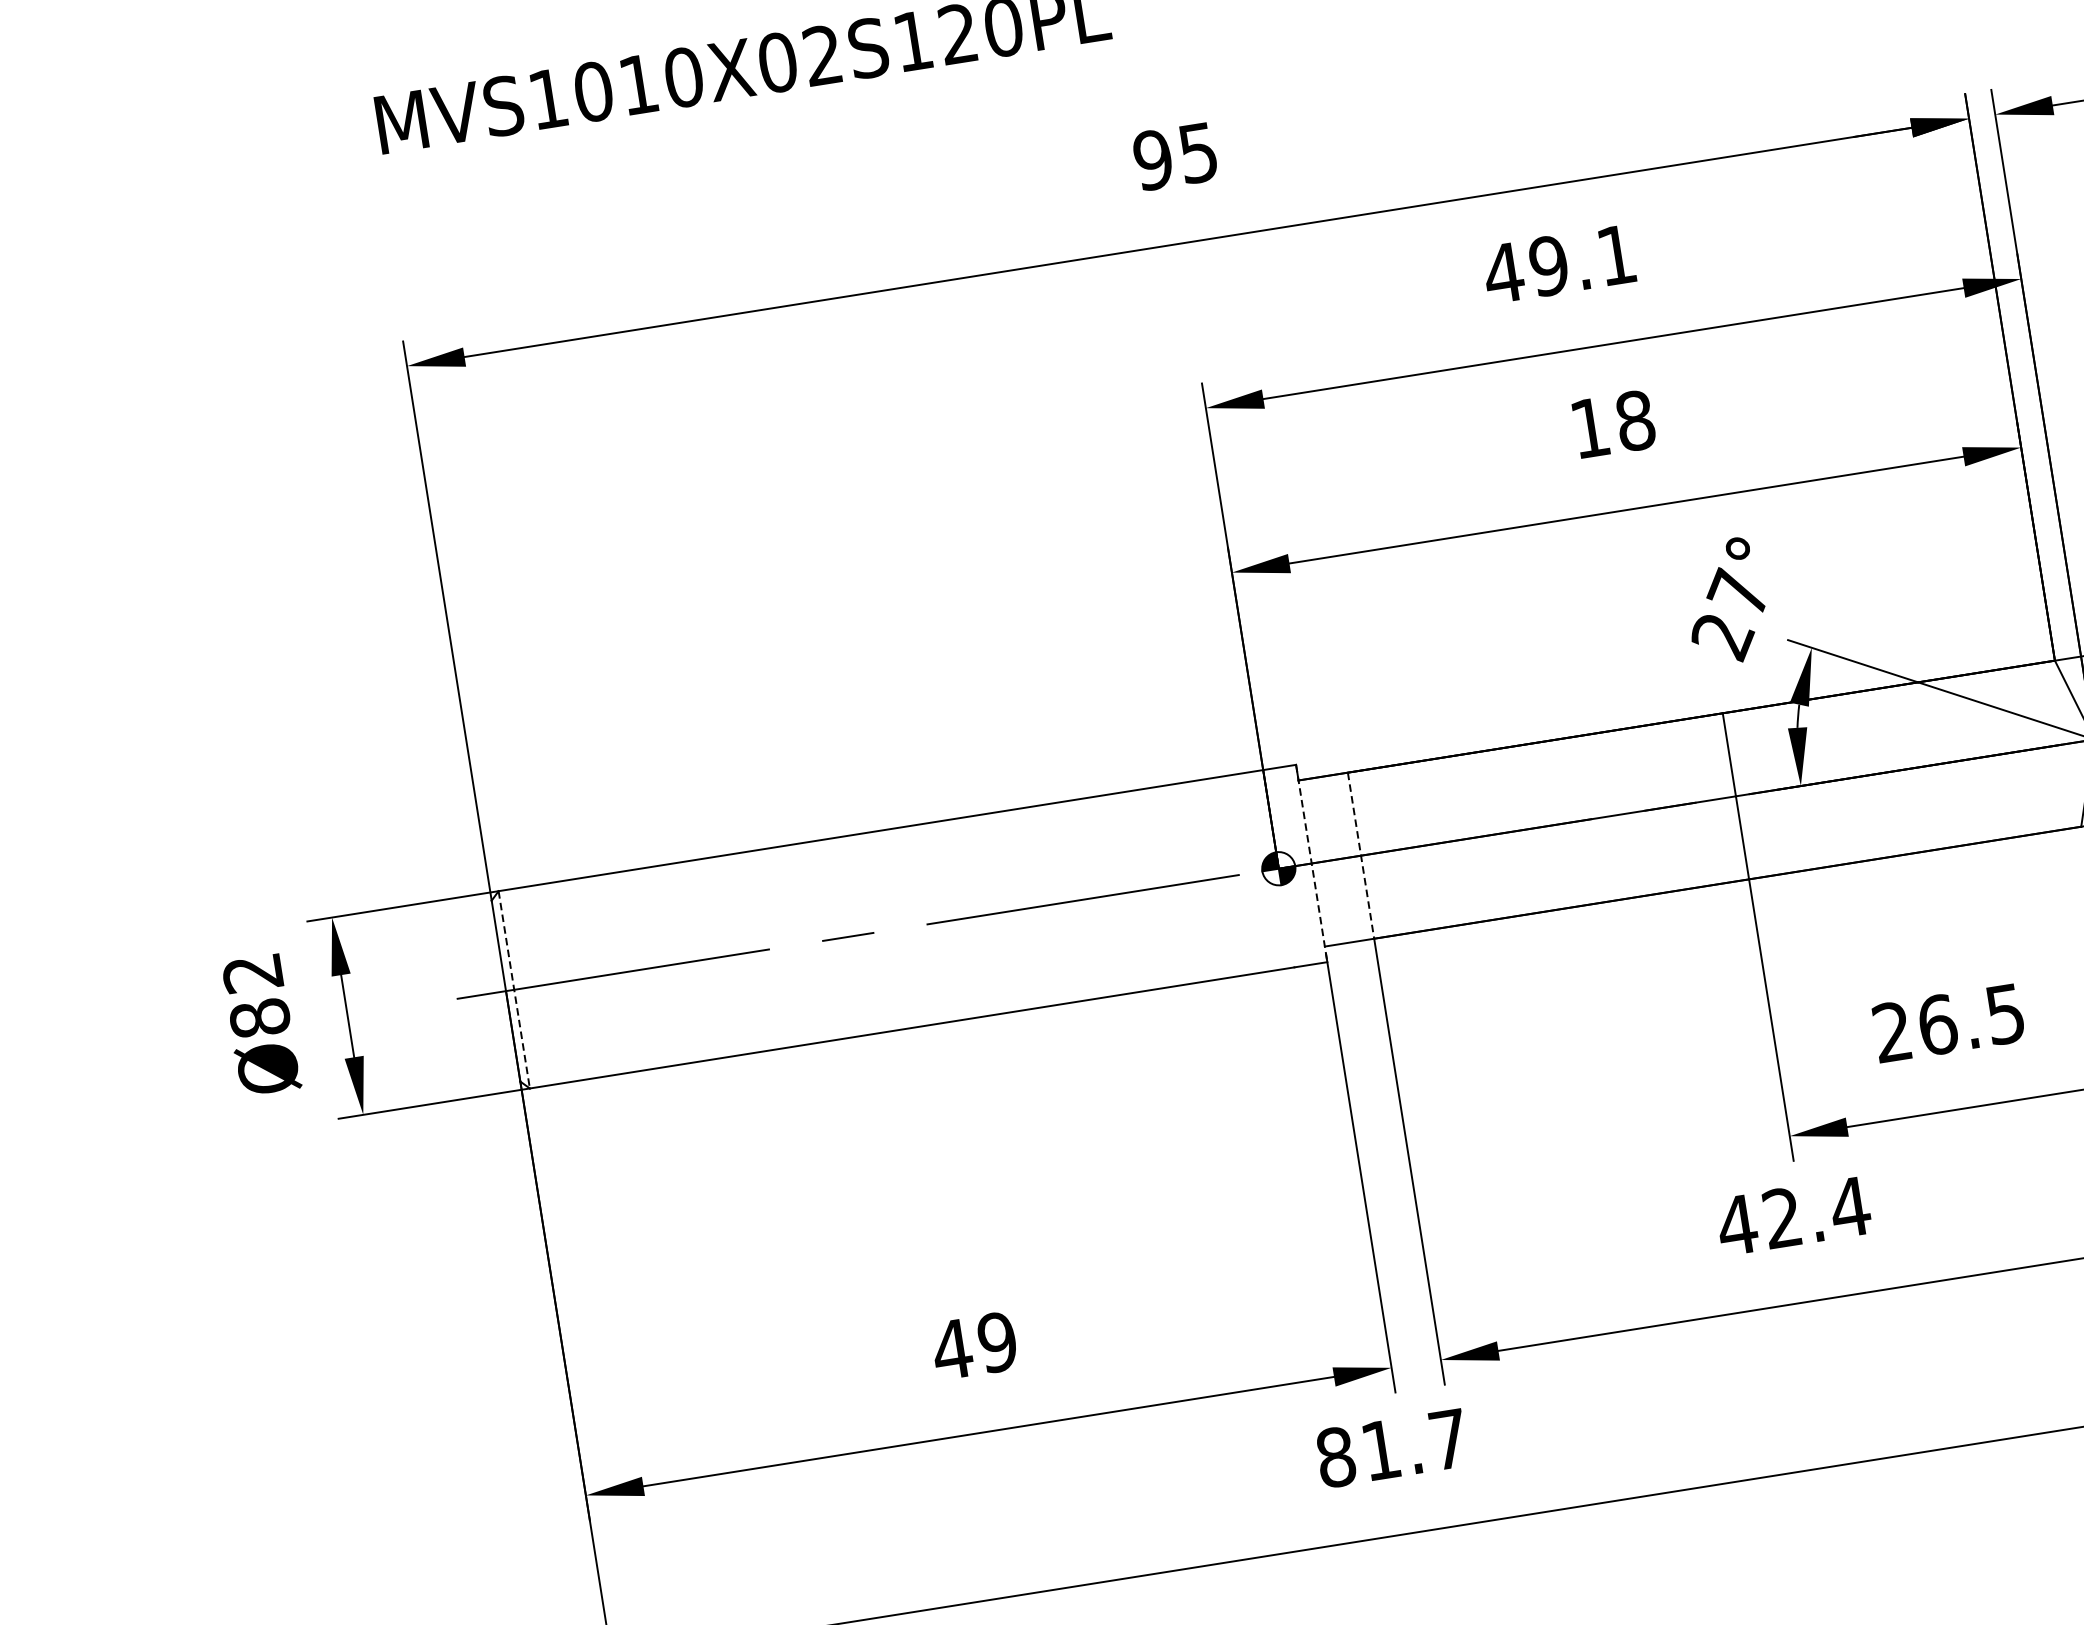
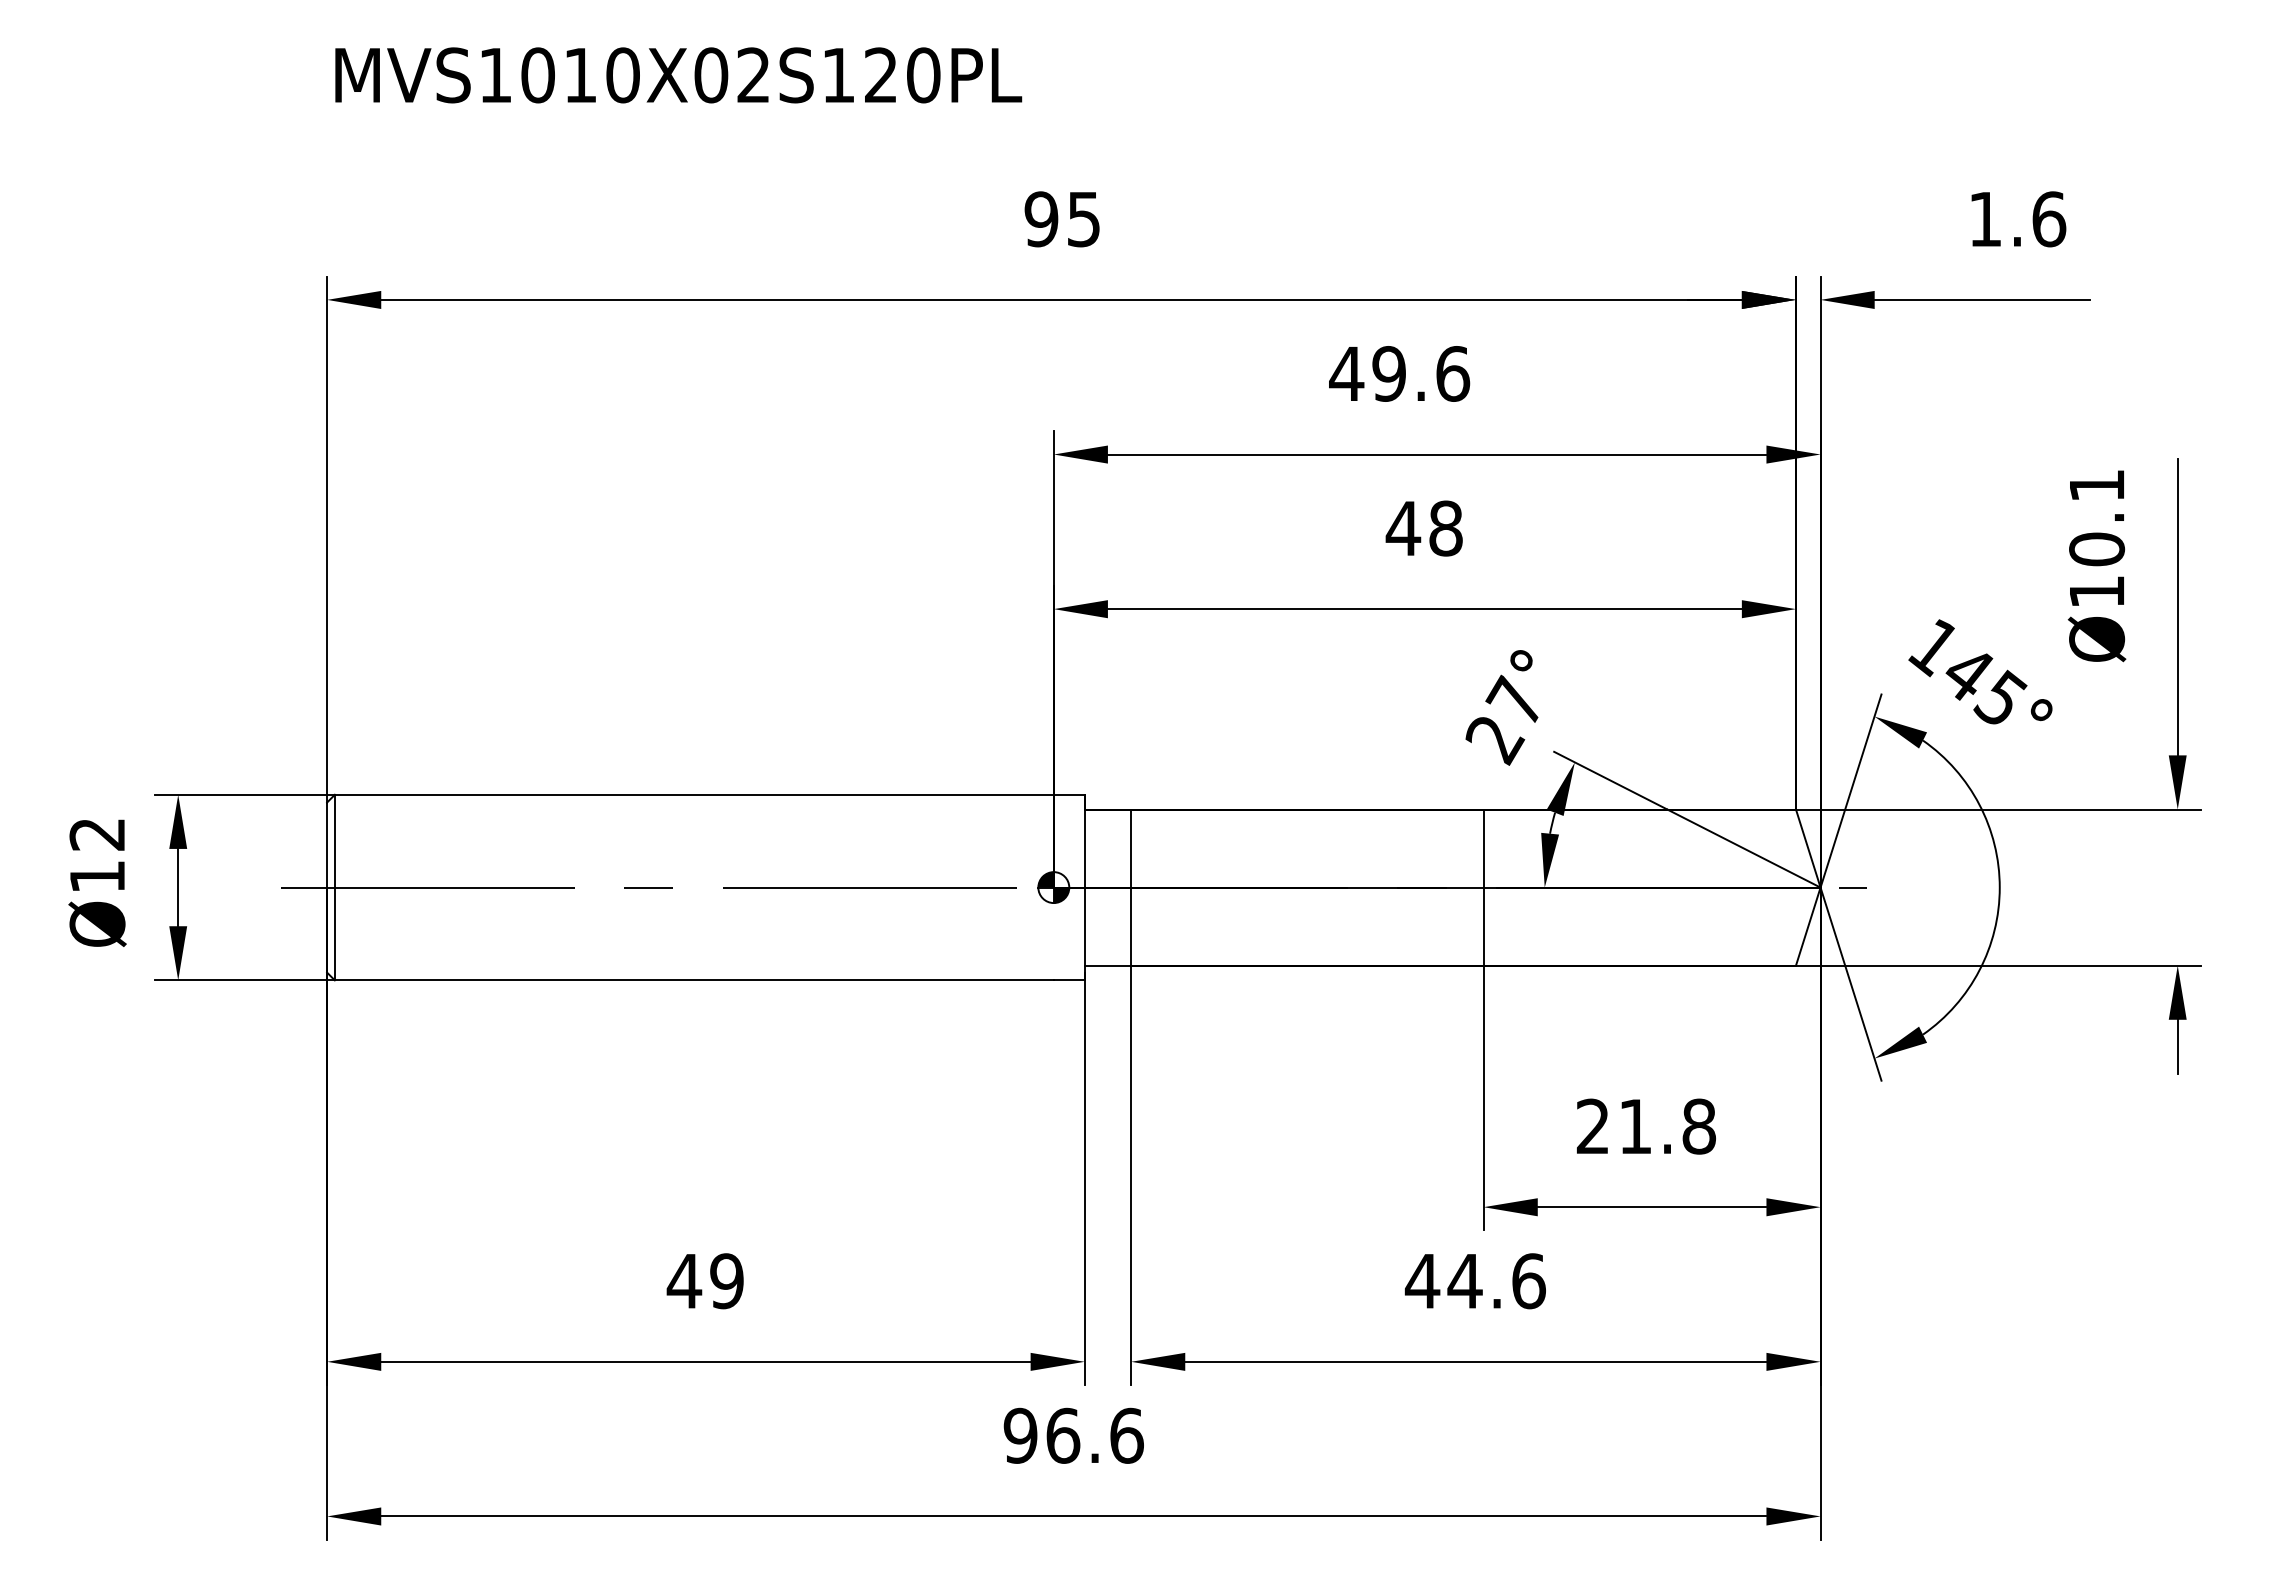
text: (1617, 254) -> (1453, 373), 49.1 -> 49.6
text: (1590, 427) -> (1403, 528), 18 -> 48
line: (1361, 856) -> (1131, 888), dashed -> solid
line: (1311, 863) -> (1084, 887), dashed -> solid
line: (513, 989) -> (334, 887), dashed -> solid
text: (259, 1018) -> (97, 876), Ø82 -> Ø12
text: (1971, 1019) -> (1667, 1126), 26.5 -> 21.8
text: (1815, 1213) -> (1496, 1281), 42.4 -> 44.6
text: (1392, 1448) -> (1073, 1435), 81.7 -> 96.6

